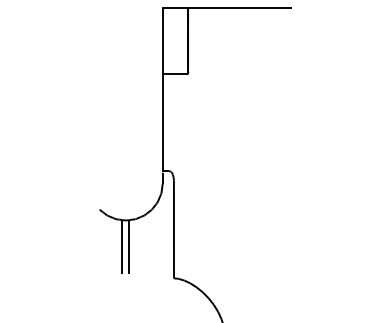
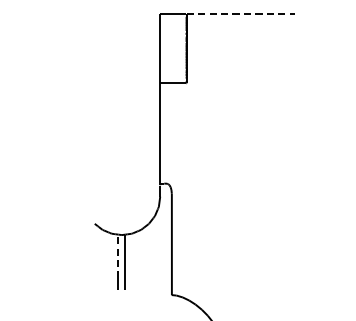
line: (240, 7) -> (240, 13), solid -> dashed
line: (122, 240) -> (118, 255), solid -> dashed

